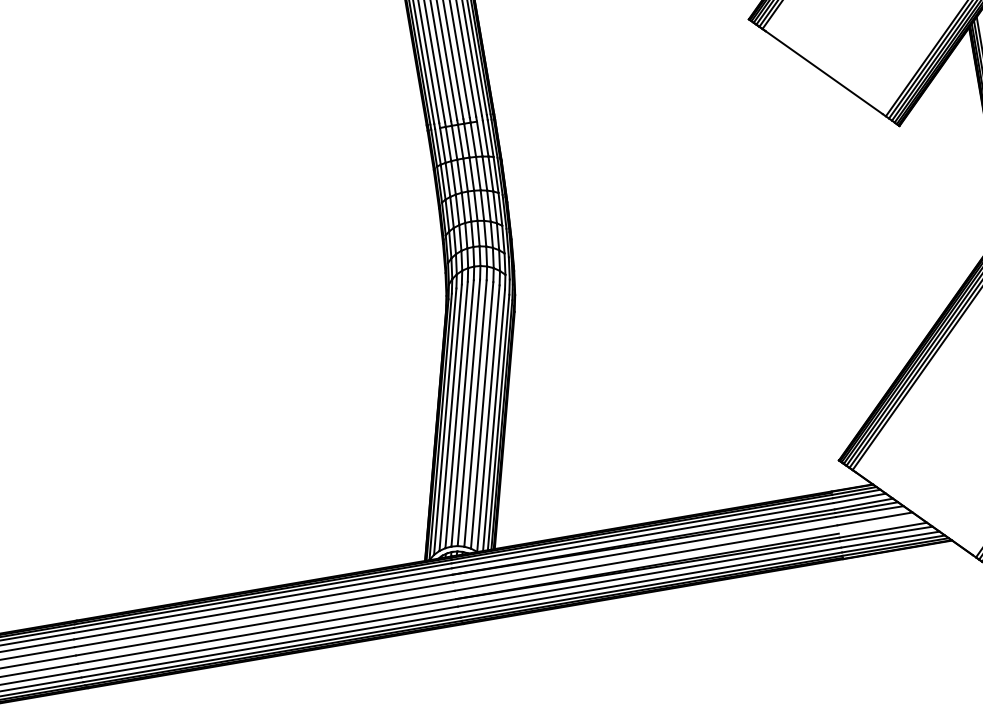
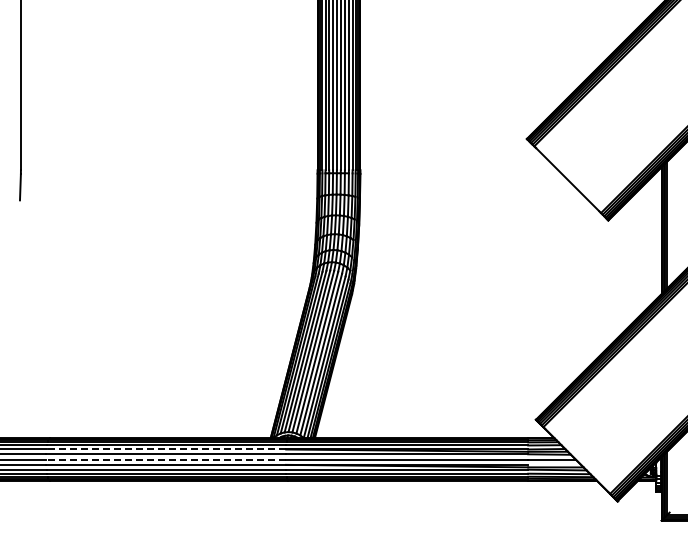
line: (263, 607) -> (166, 449), solid -> dashed
line: (266, 622) -> (166, 459), solid -> dashed

